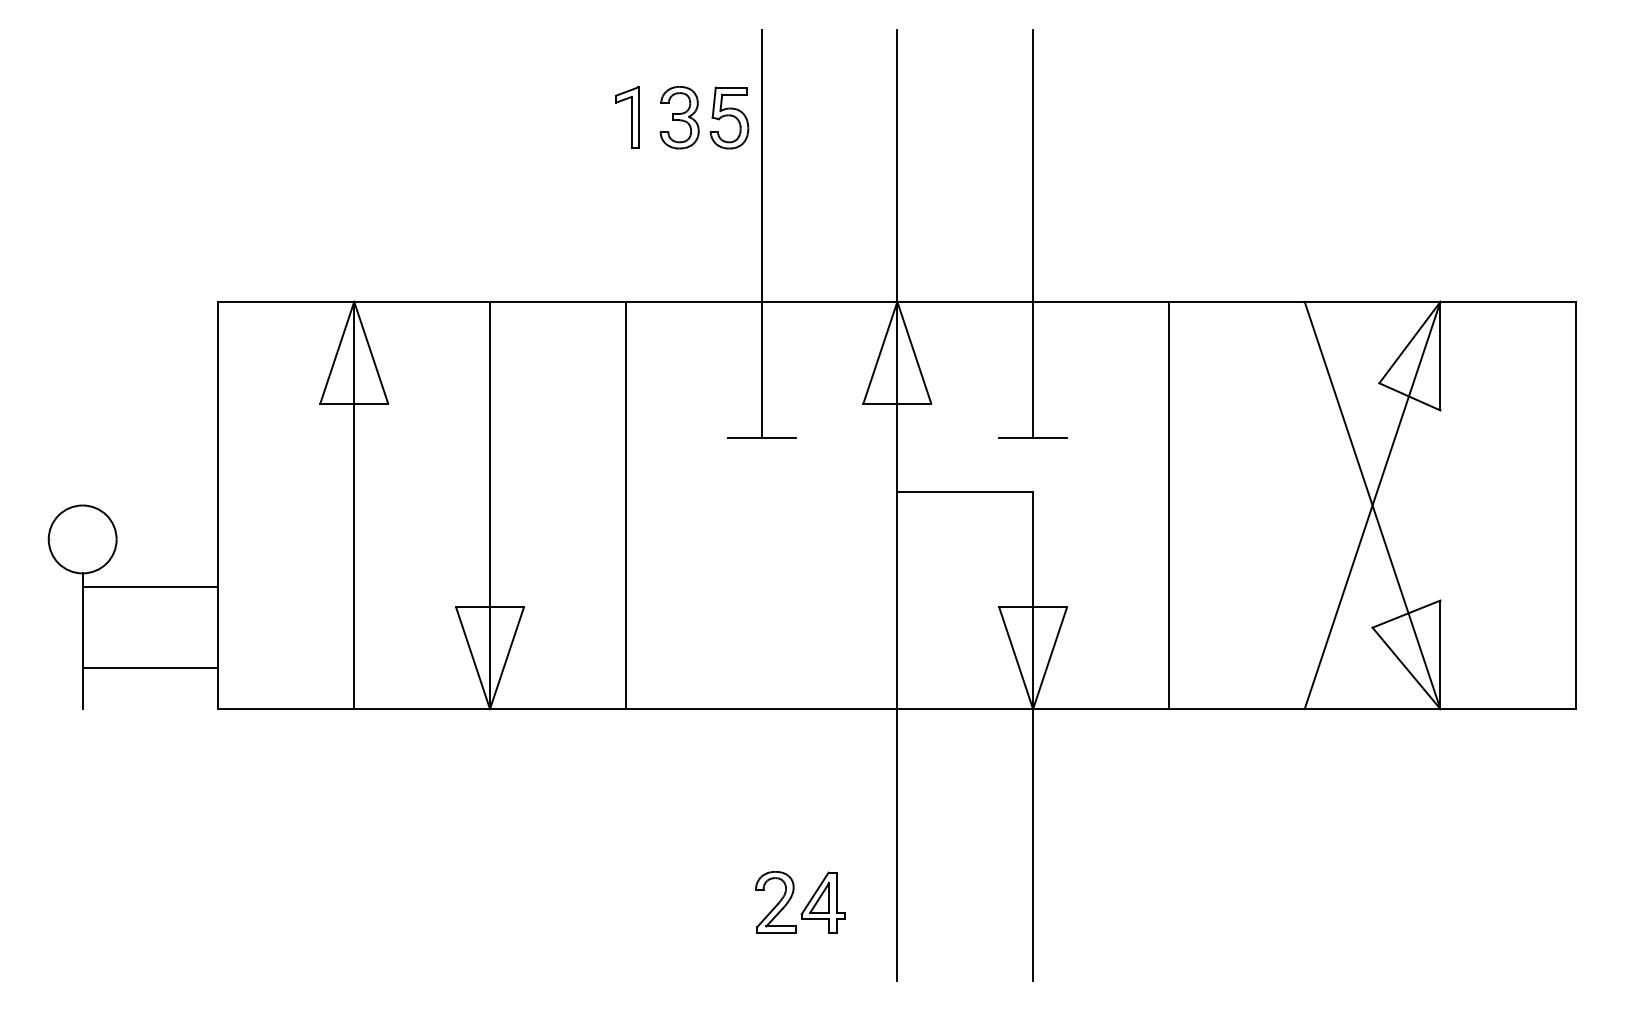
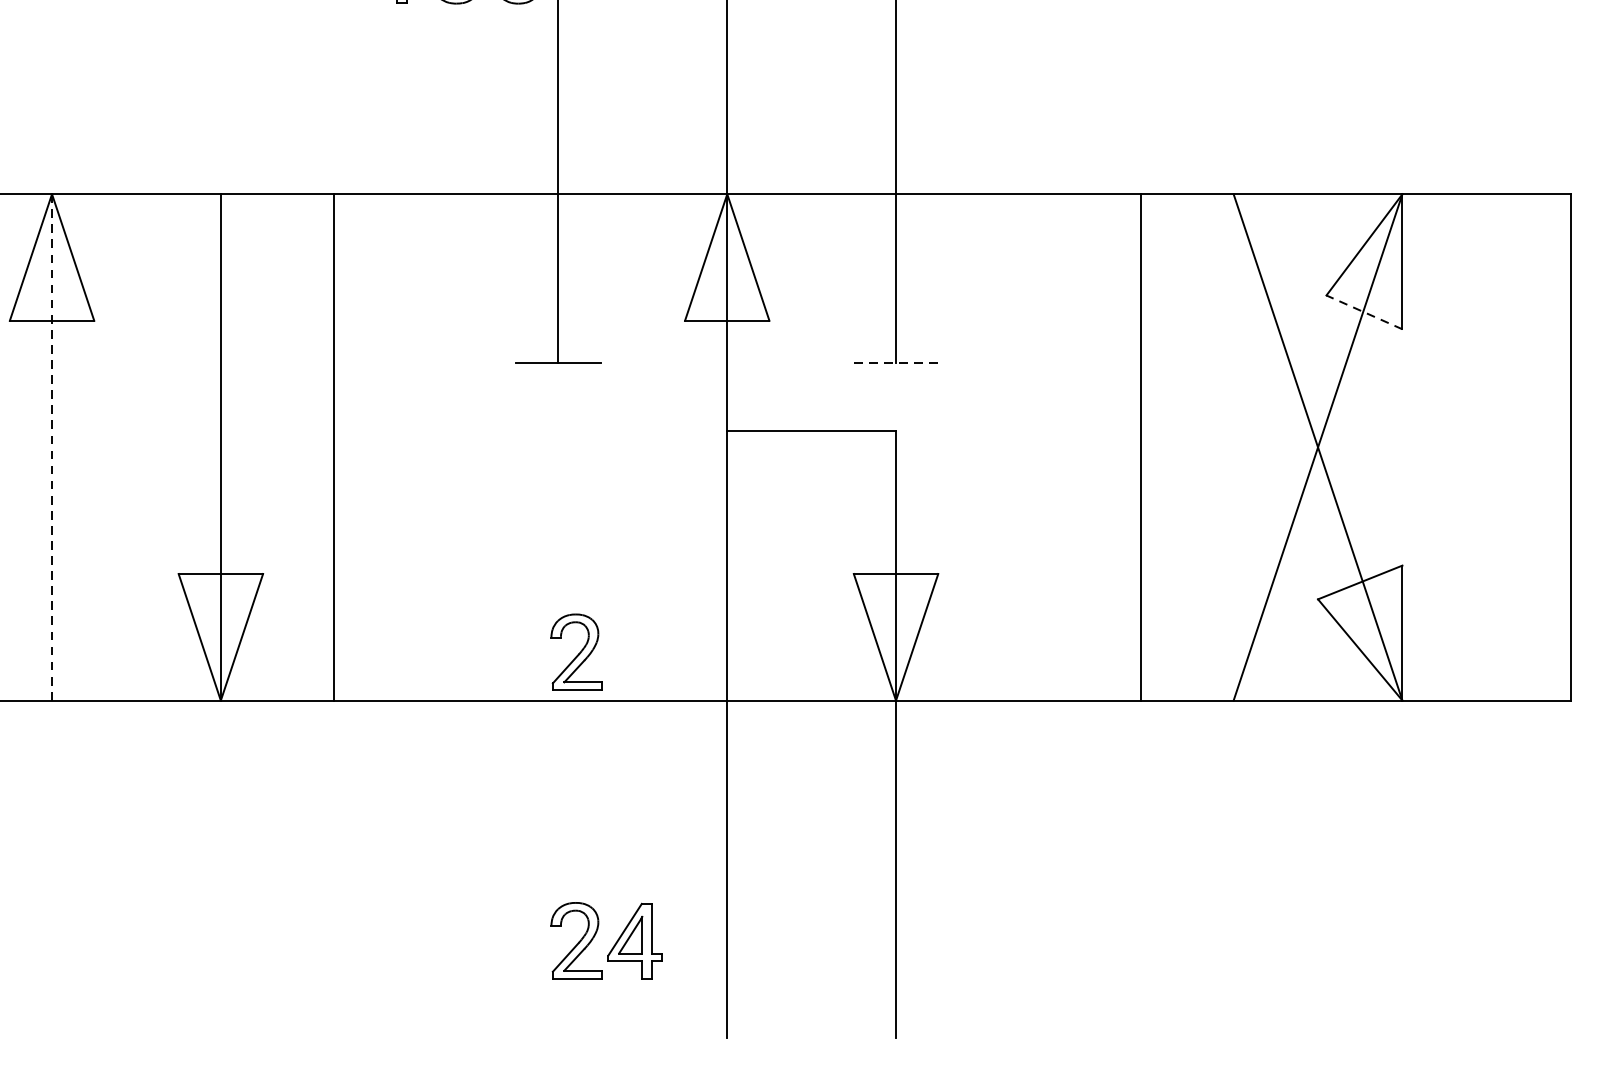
line: (1409, 396) -> (1363, 311), solid -> dashed
line: (1033, 437) -> (896, 362), solid -> dashed
line: (354, 505) -> (52, 447), solid -> dashed
line: (625, 505) -> (333, 447), moved
line: (1168, 505) -> (1140, 447), moved
part: (775, 670) -> (575, 652), added

